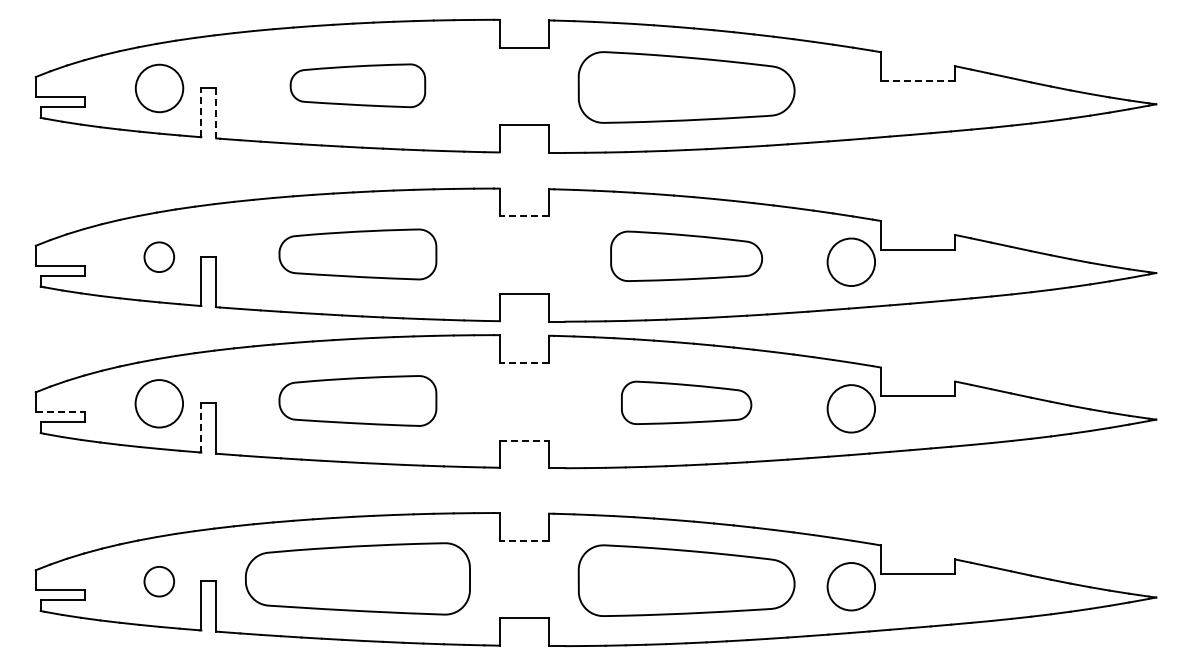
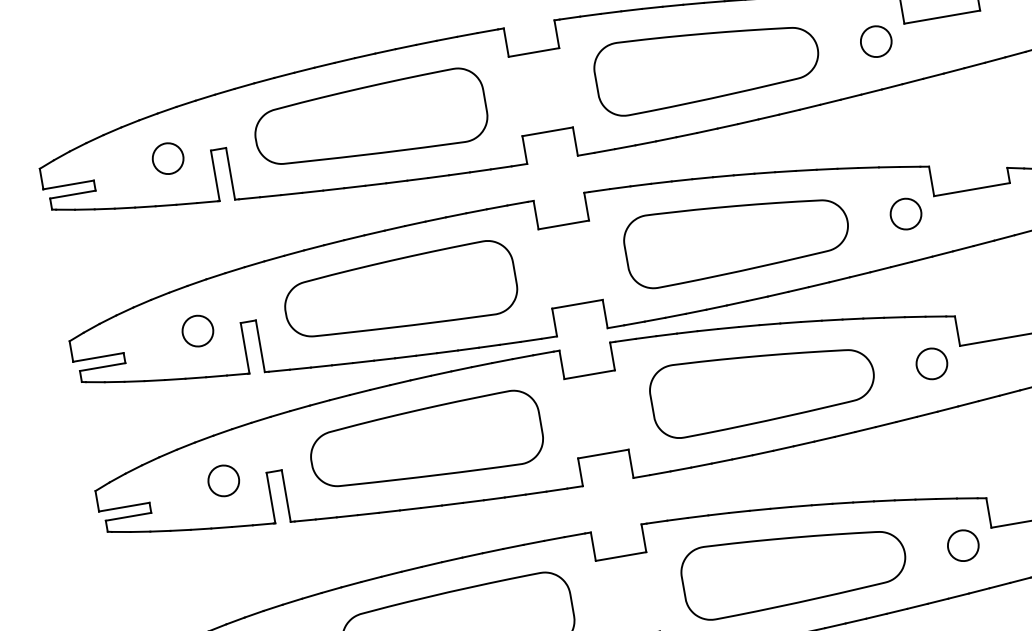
line: (917, 81) -> (941, 17), dashed -> solid
part: (357, 85) -> (370, 120), size x1.67
circle: (158, 88) -> (167, 158), size x0.62
circle: (851, 93) -> (876, 41), added
line: (201, 112) -> (215, 175), dashed -> solid
line: (216, 113) -> (230, 174), dashed -> solid
line: (524, 216) -> (563, 225), dashed -> solid
part: (357, 254) -> (399, 293), size x1.43
part: (686, 256) -> (736, 237), size x1.43
circle: (851, 262) -> (906, 214), size x0.62
line: (524, 362) -> (589, 374), dashed -> solid
part: (357, 400) -> (425, 442), size x1.43
part: (686, 402) -> (762, 386), size x1.67
circle: (159, 403) -> (223, 480), size x0.62
circle: (851, 408) -> (932, 363), size x0.62
line: (60, 412) -> (124, 507), dashed -> solid
line: (201, 427) -> (271, 497), dashed -> solid
line: (524, 440) -> (603, 453), dashed -> solid
line: (524, 540) -> (621, 556), dashed -> solid
circle: (851, 586) -> (963, 545), size x0.62

